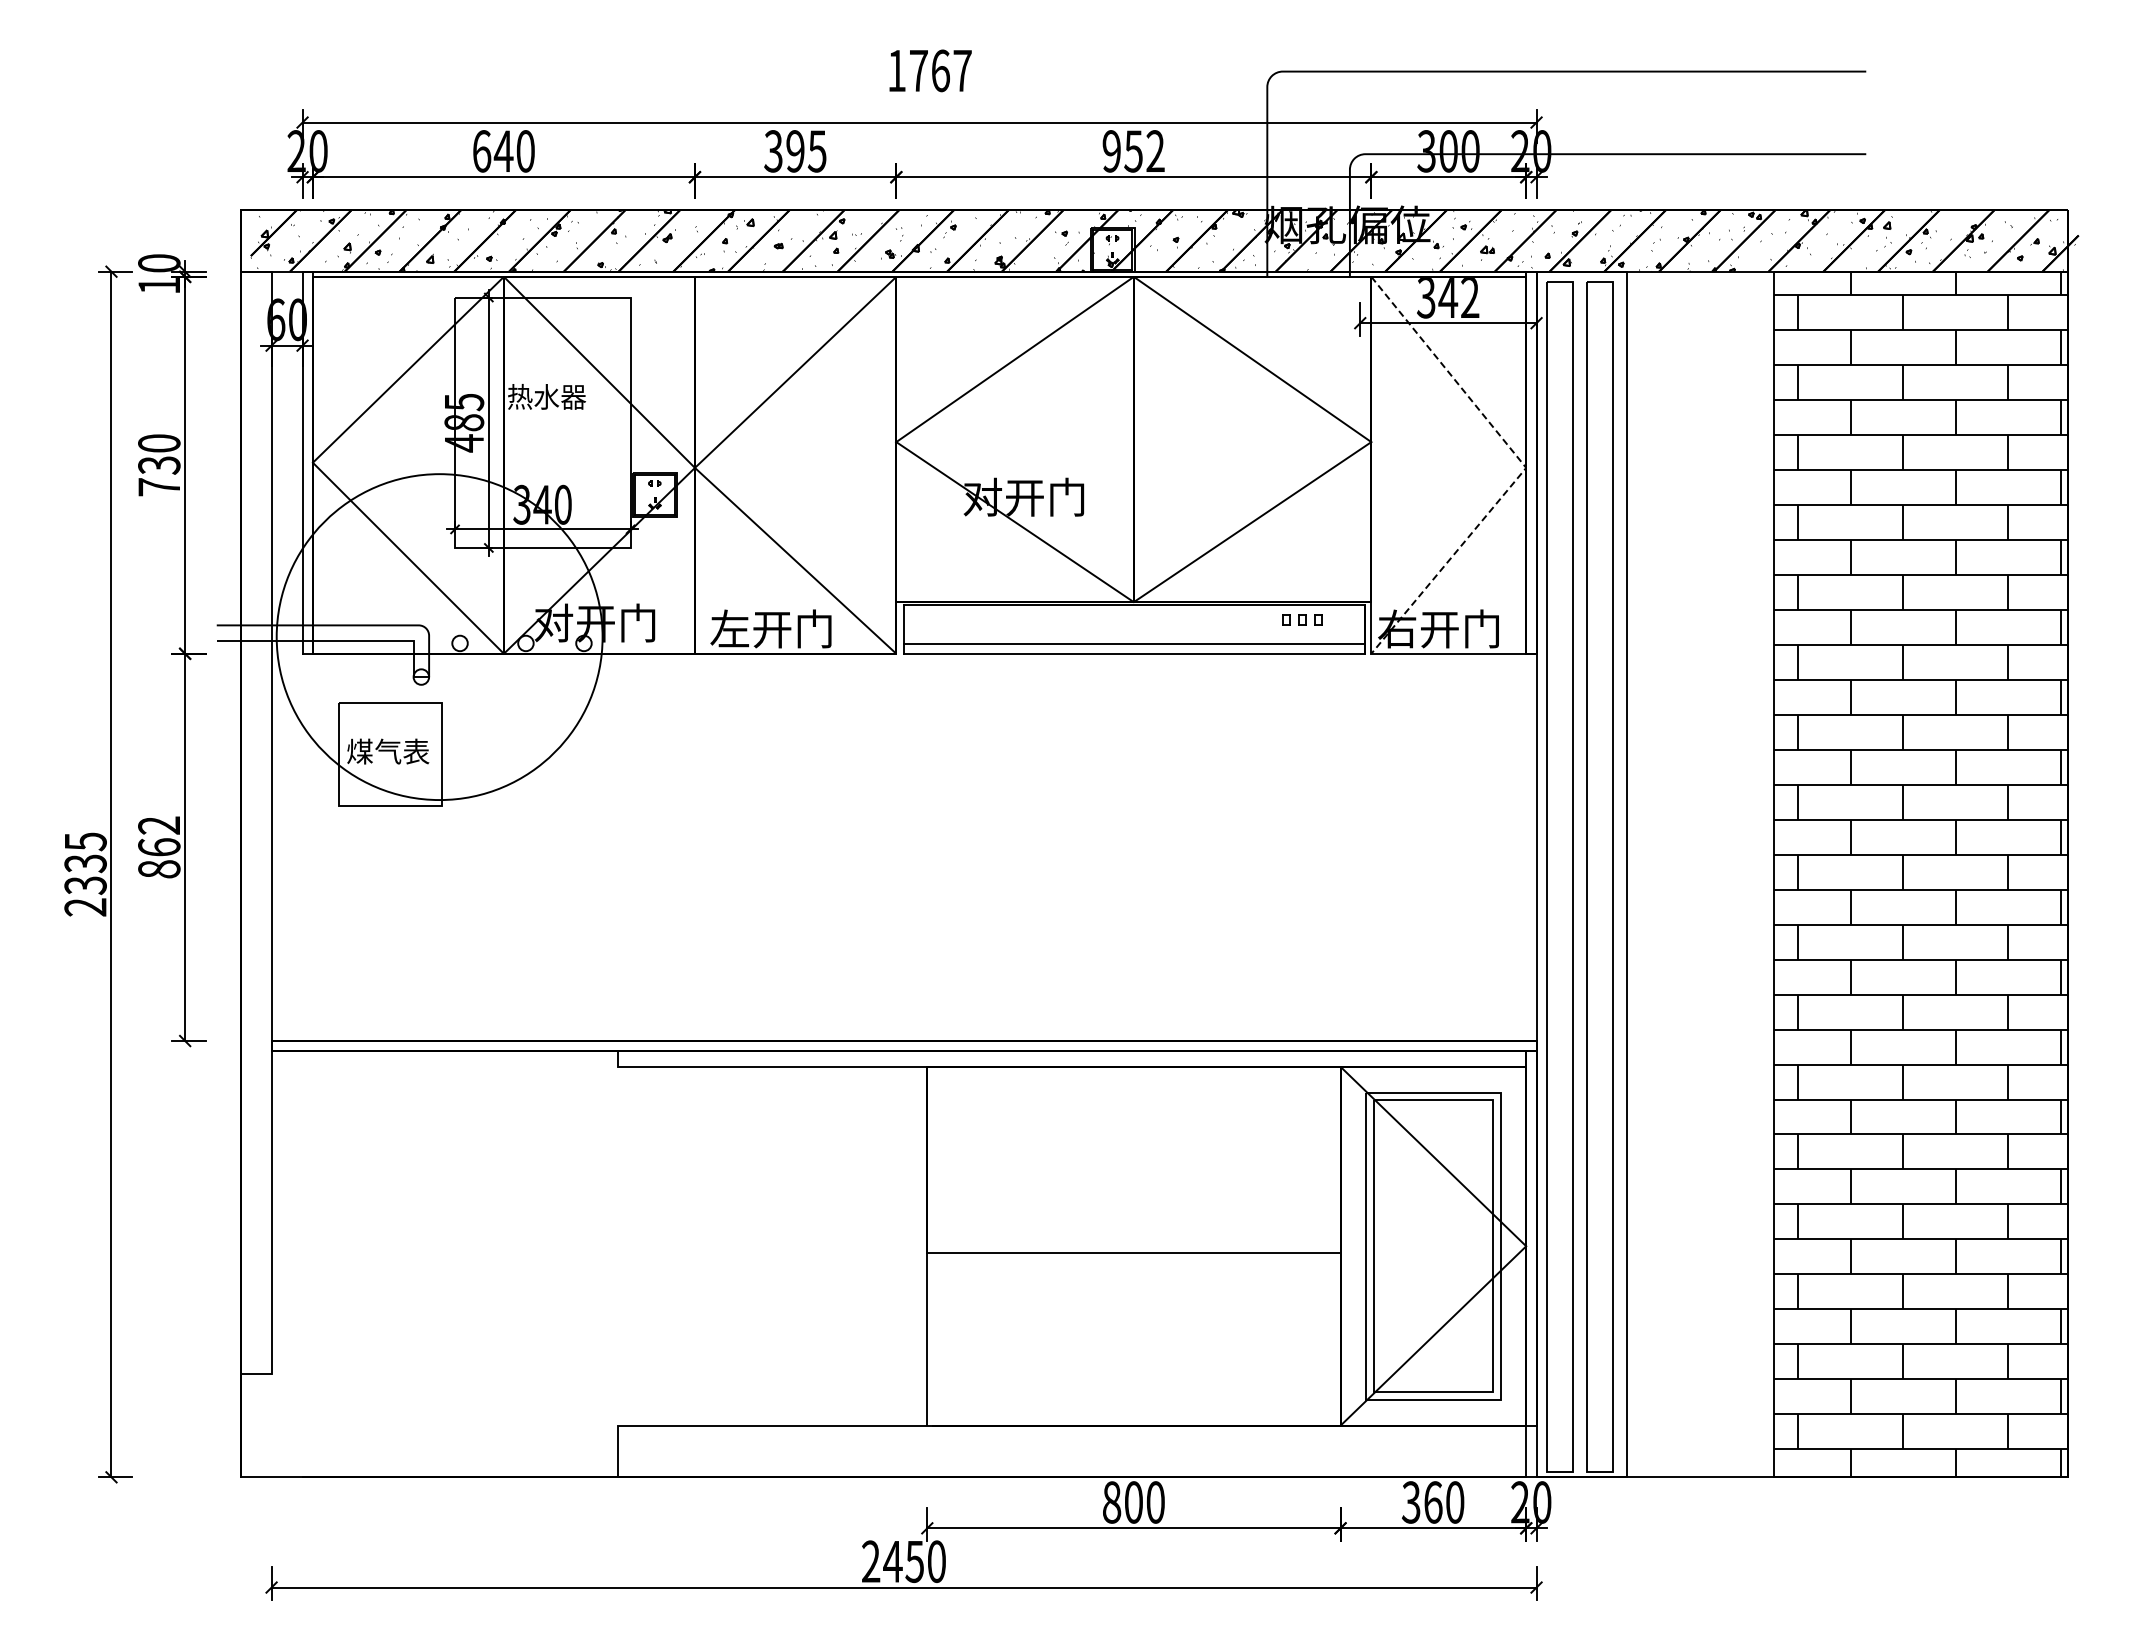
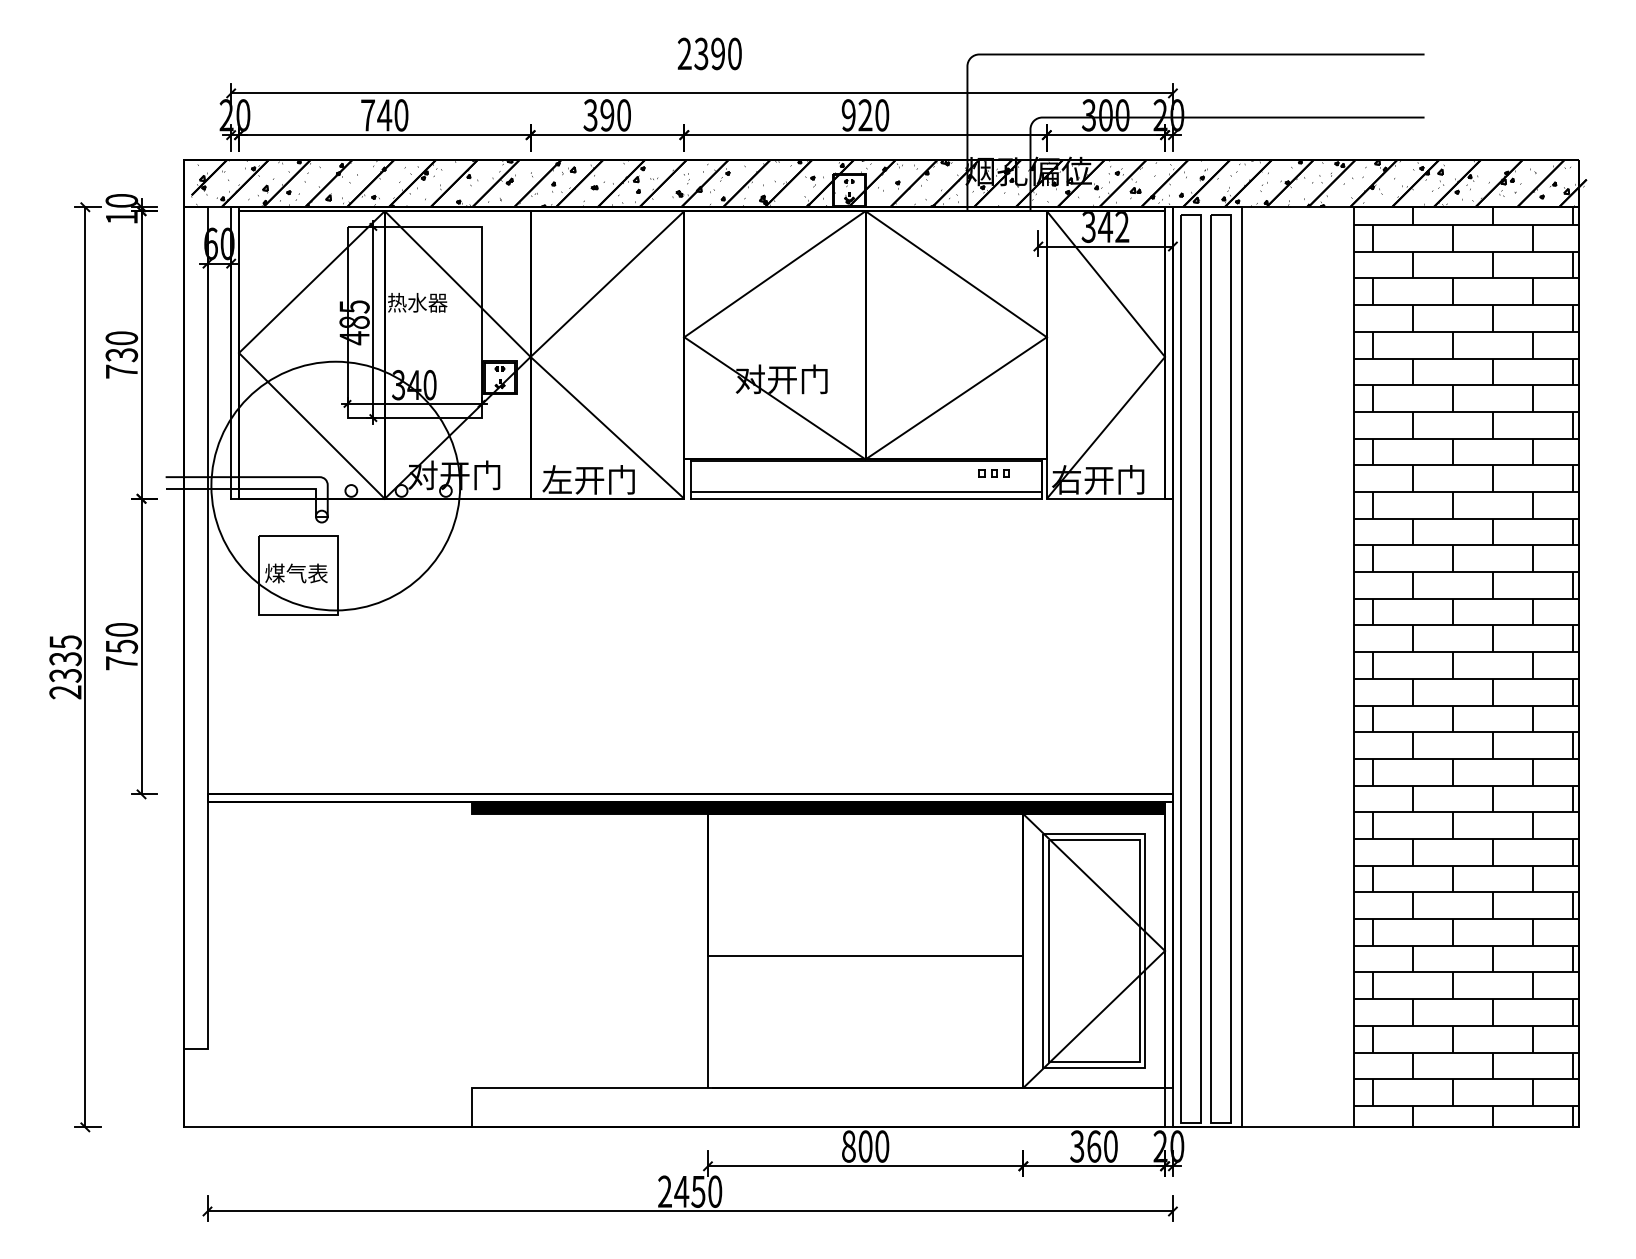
text: (929, 70) -> (709, 53), 1767 -> 2390
text: (482, 151) -> (368, 115), 640 -> 740
text: (816, 151) -> (623, 115), 395 -> 390
text: (1144, 151) -> (873, 115), 952 -> 920
line: (1525, 467) -> (1164, 356), dashed -> solid
text: (159, 847) -> (121, 646), 862 -> 750
fill: (1071, 1058) -> (818, 807), added

